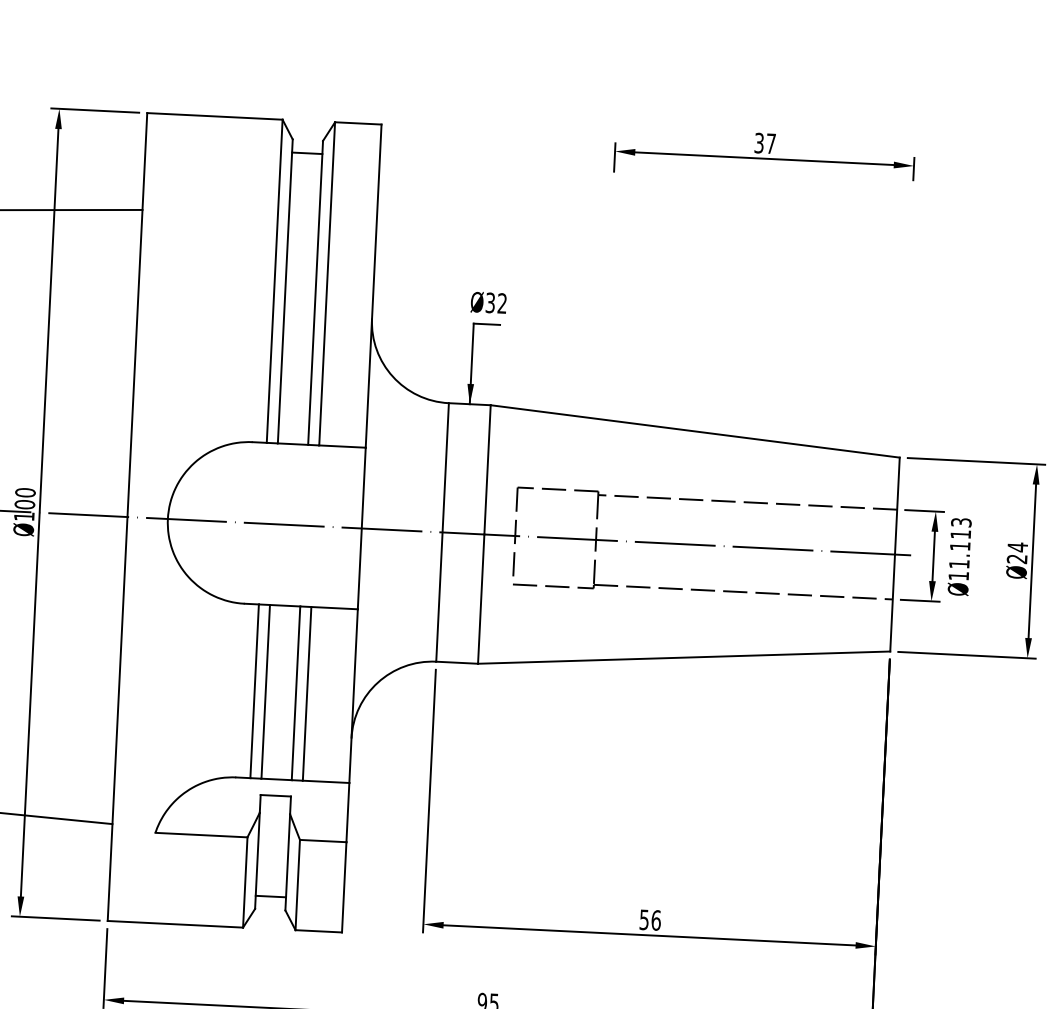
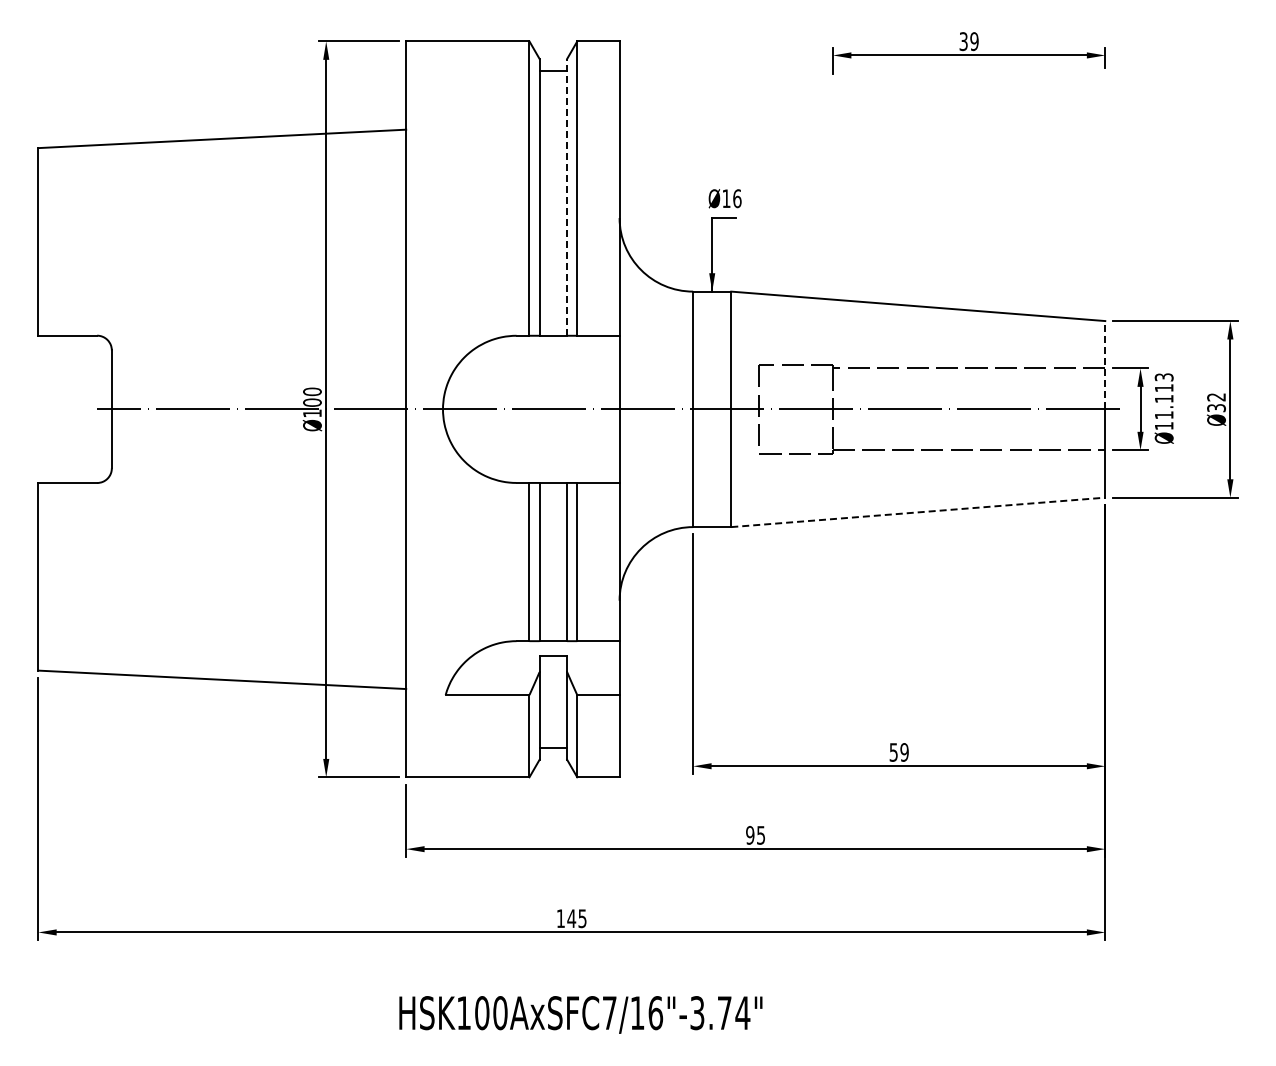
text: (771, 143) -> (974, 41), 37 -> 39
line: (316, 291) -> (567, 196), solid -> dashed
text: (495, 302) -> (731, 198), 32 -> 16
line: (897, 505) -> (1105, 364), solid -> dashed
text: (1017, 553) -> (1216, 402), 24 -> 32
line: (684, 657) -> (918, 512), solid -> dashed
text: (656, 920) -> (904, 752), 56 -> 59

